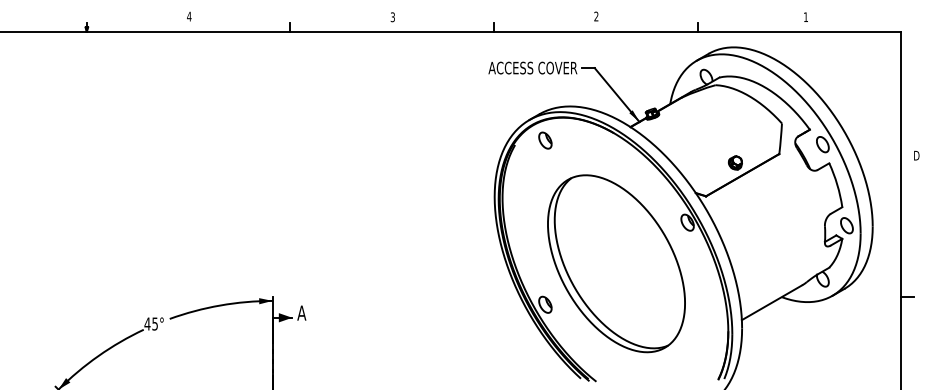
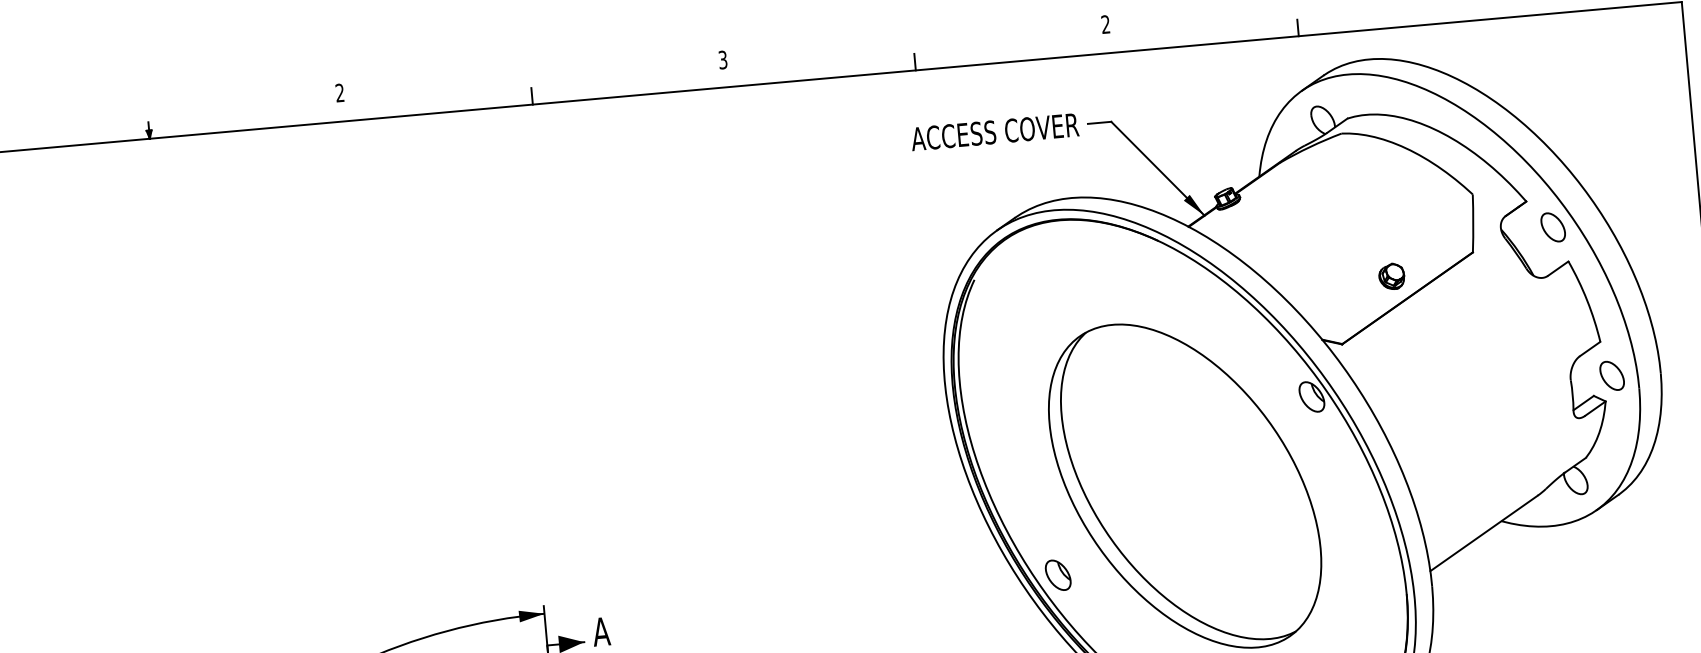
text: (189, 16) -> (340, 92), 4 -> 2
part: (545, 140) -> (1030, 266), removed

